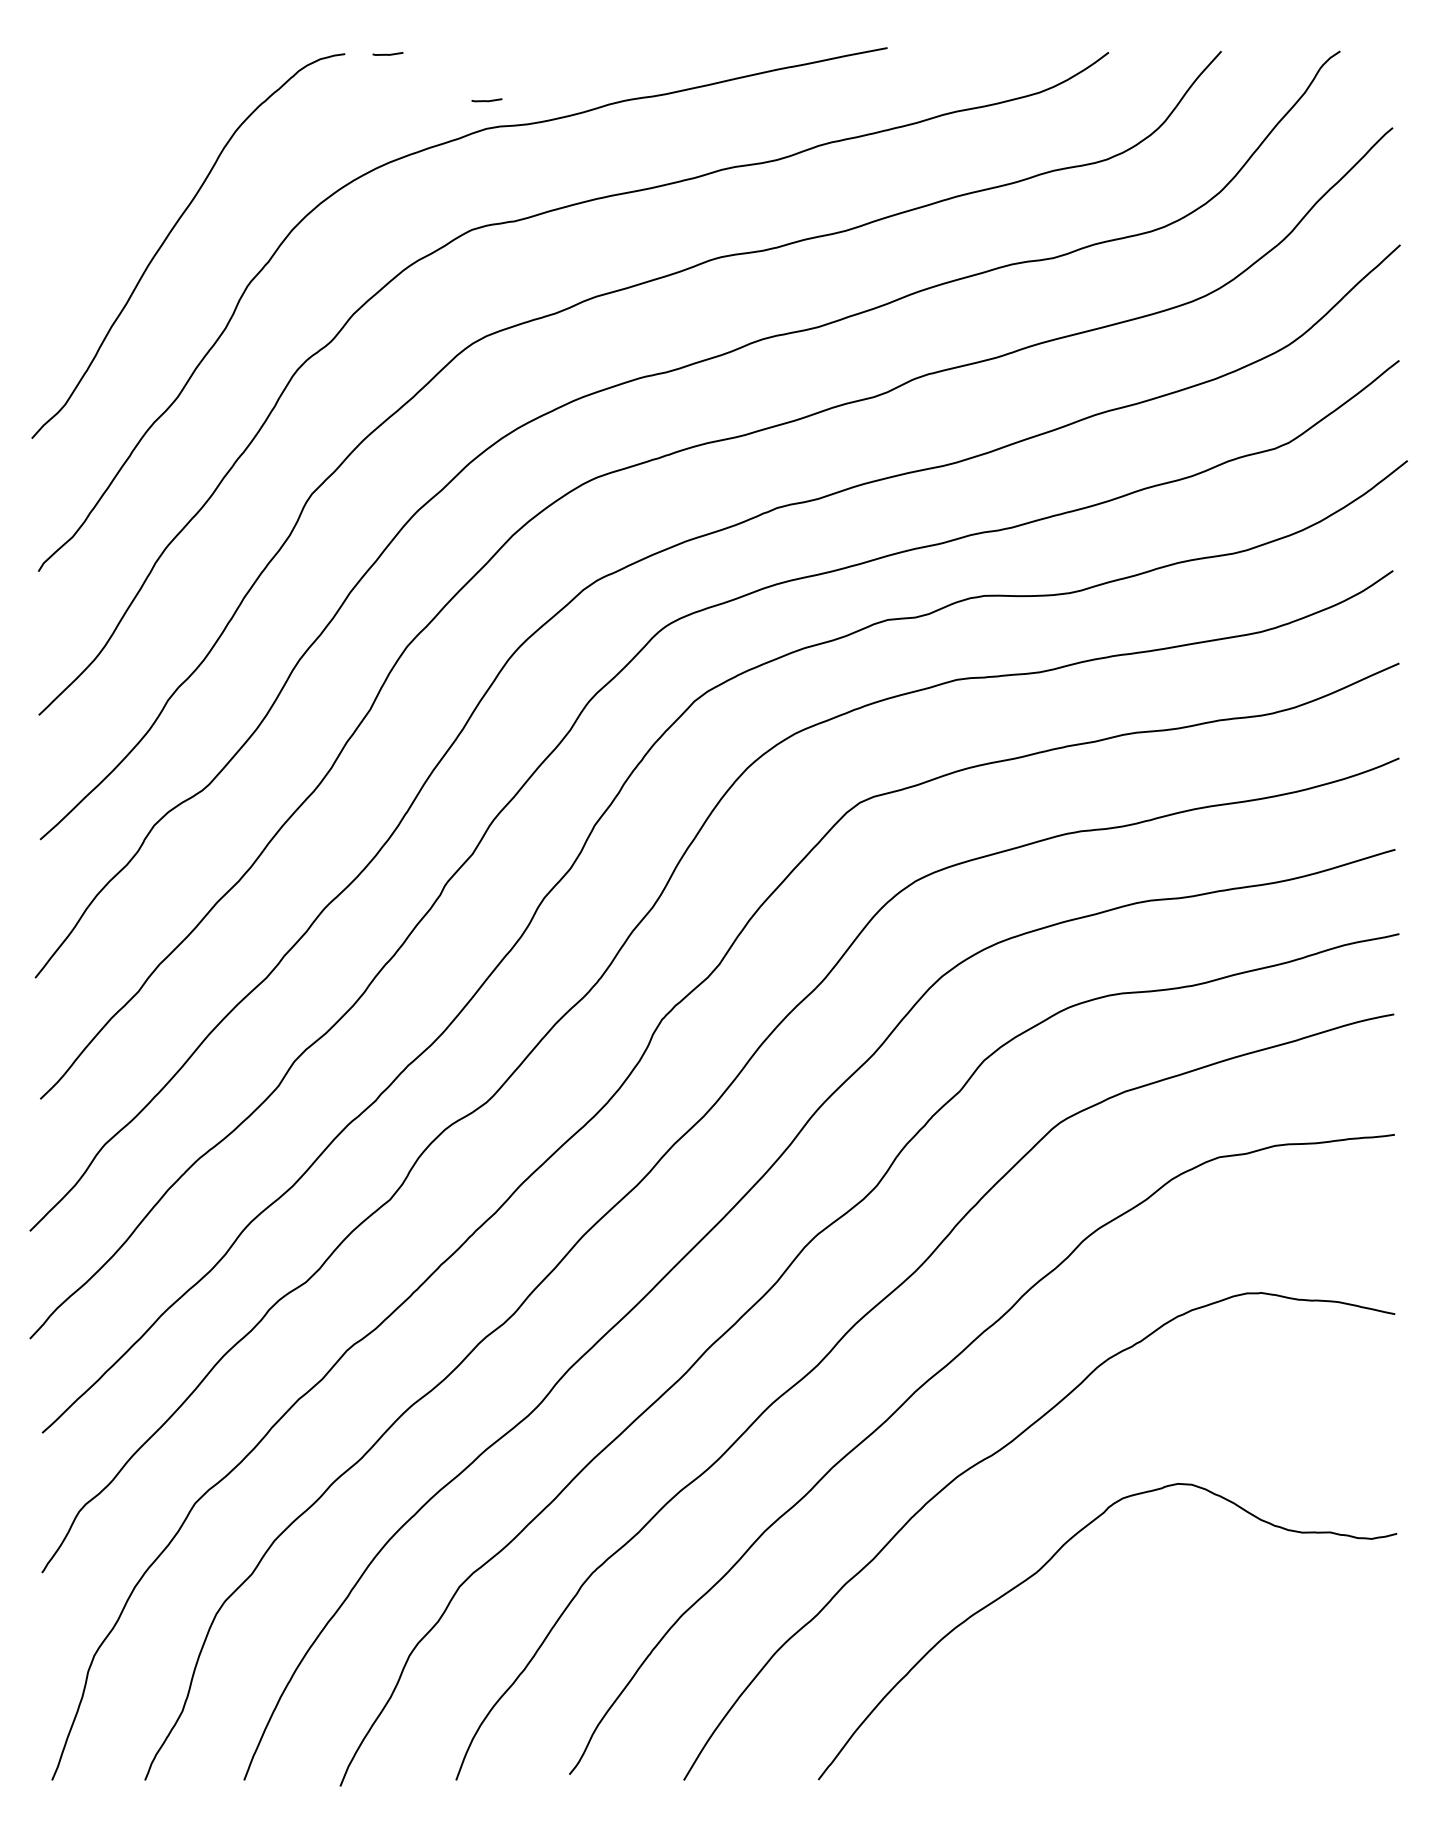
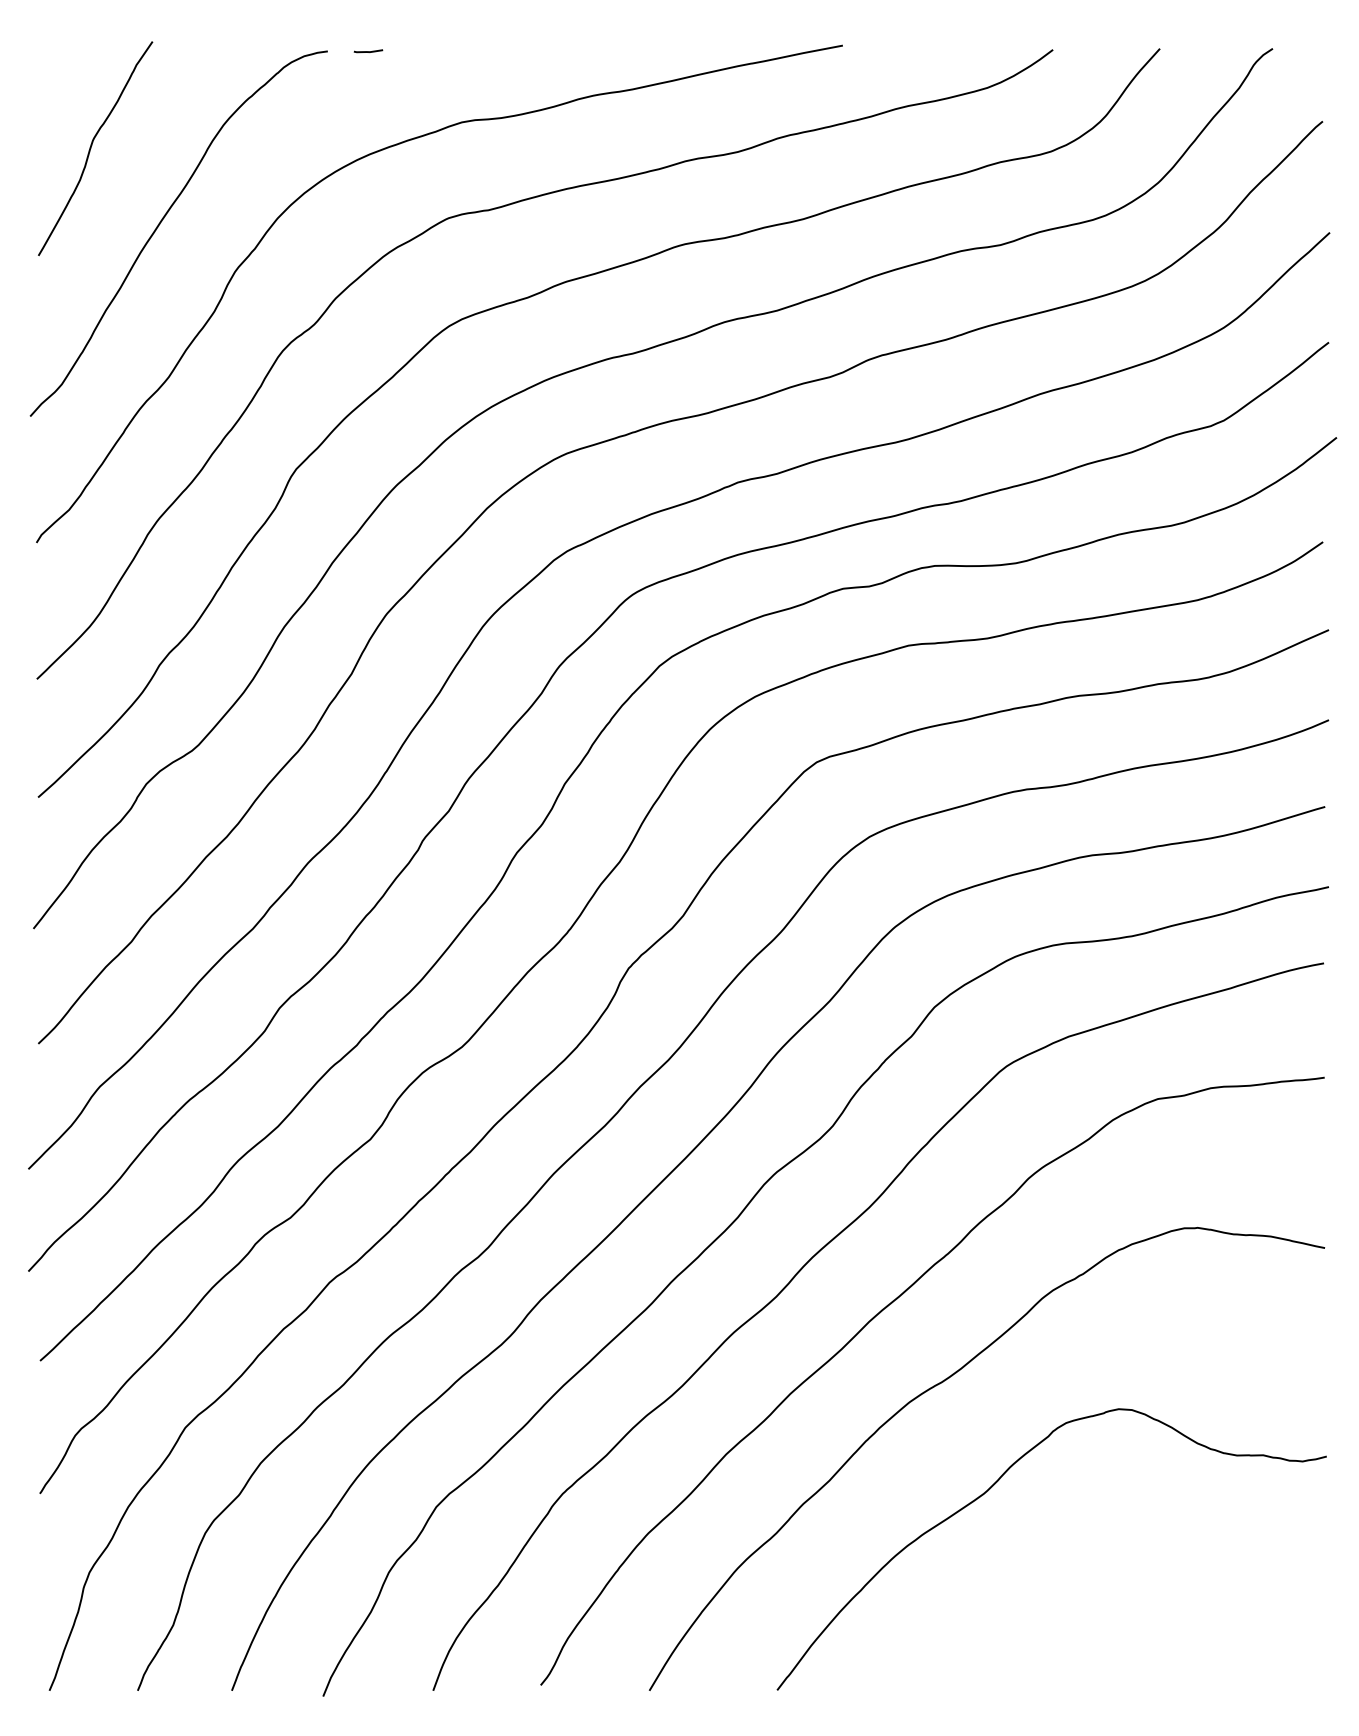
line: (486, 100) -> (462, 95), removed
curve: (96, 156) -> (91, 148), added

